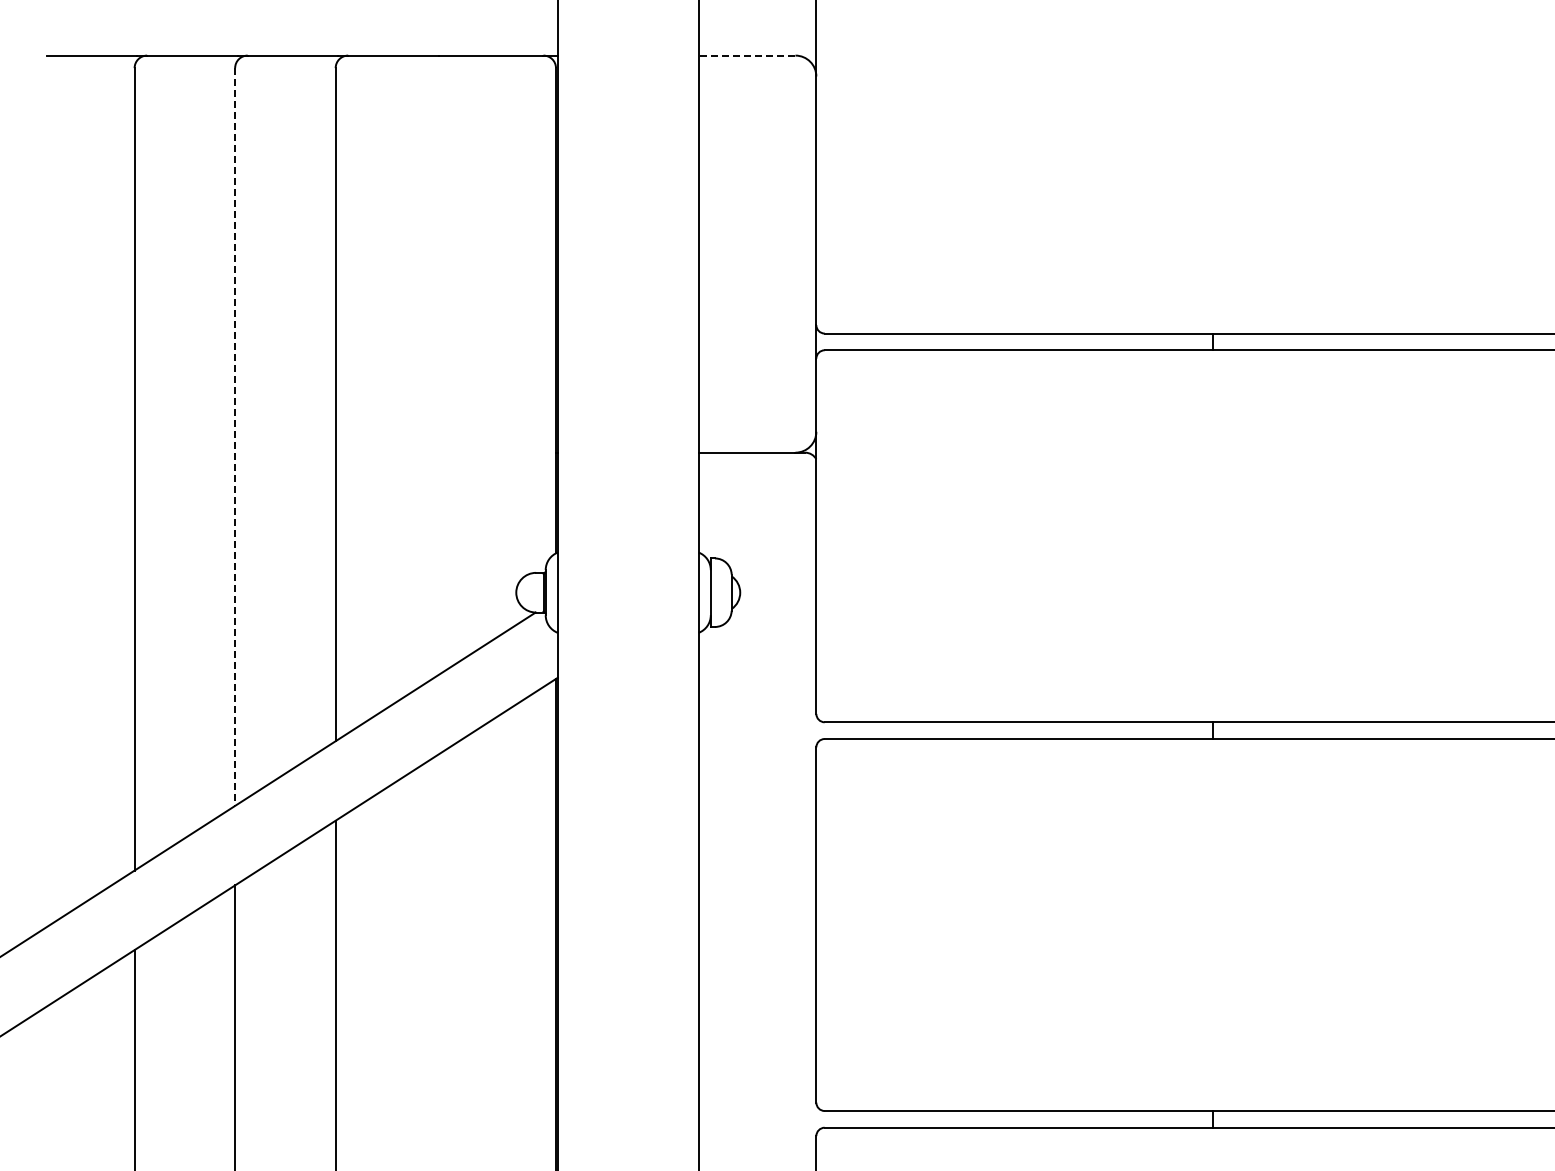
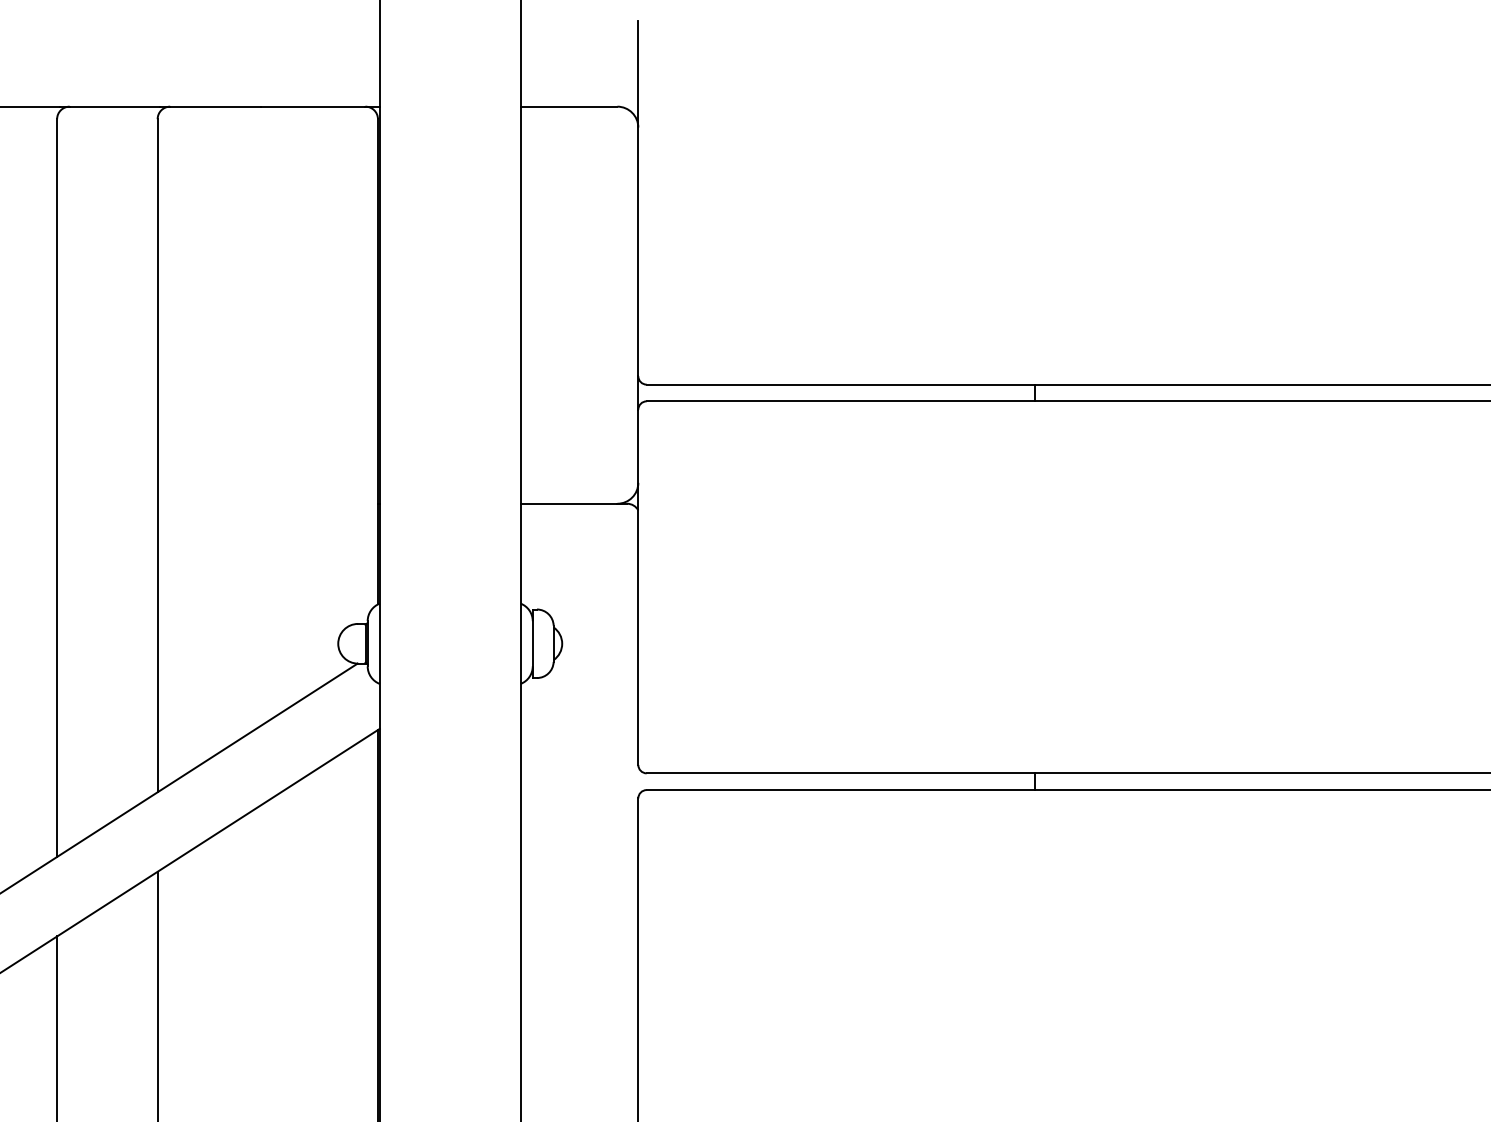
line: (746, 55) -> (568, 106), dashed -> solid
line: (235, 437) -> (57, 488), dashed -> solid

